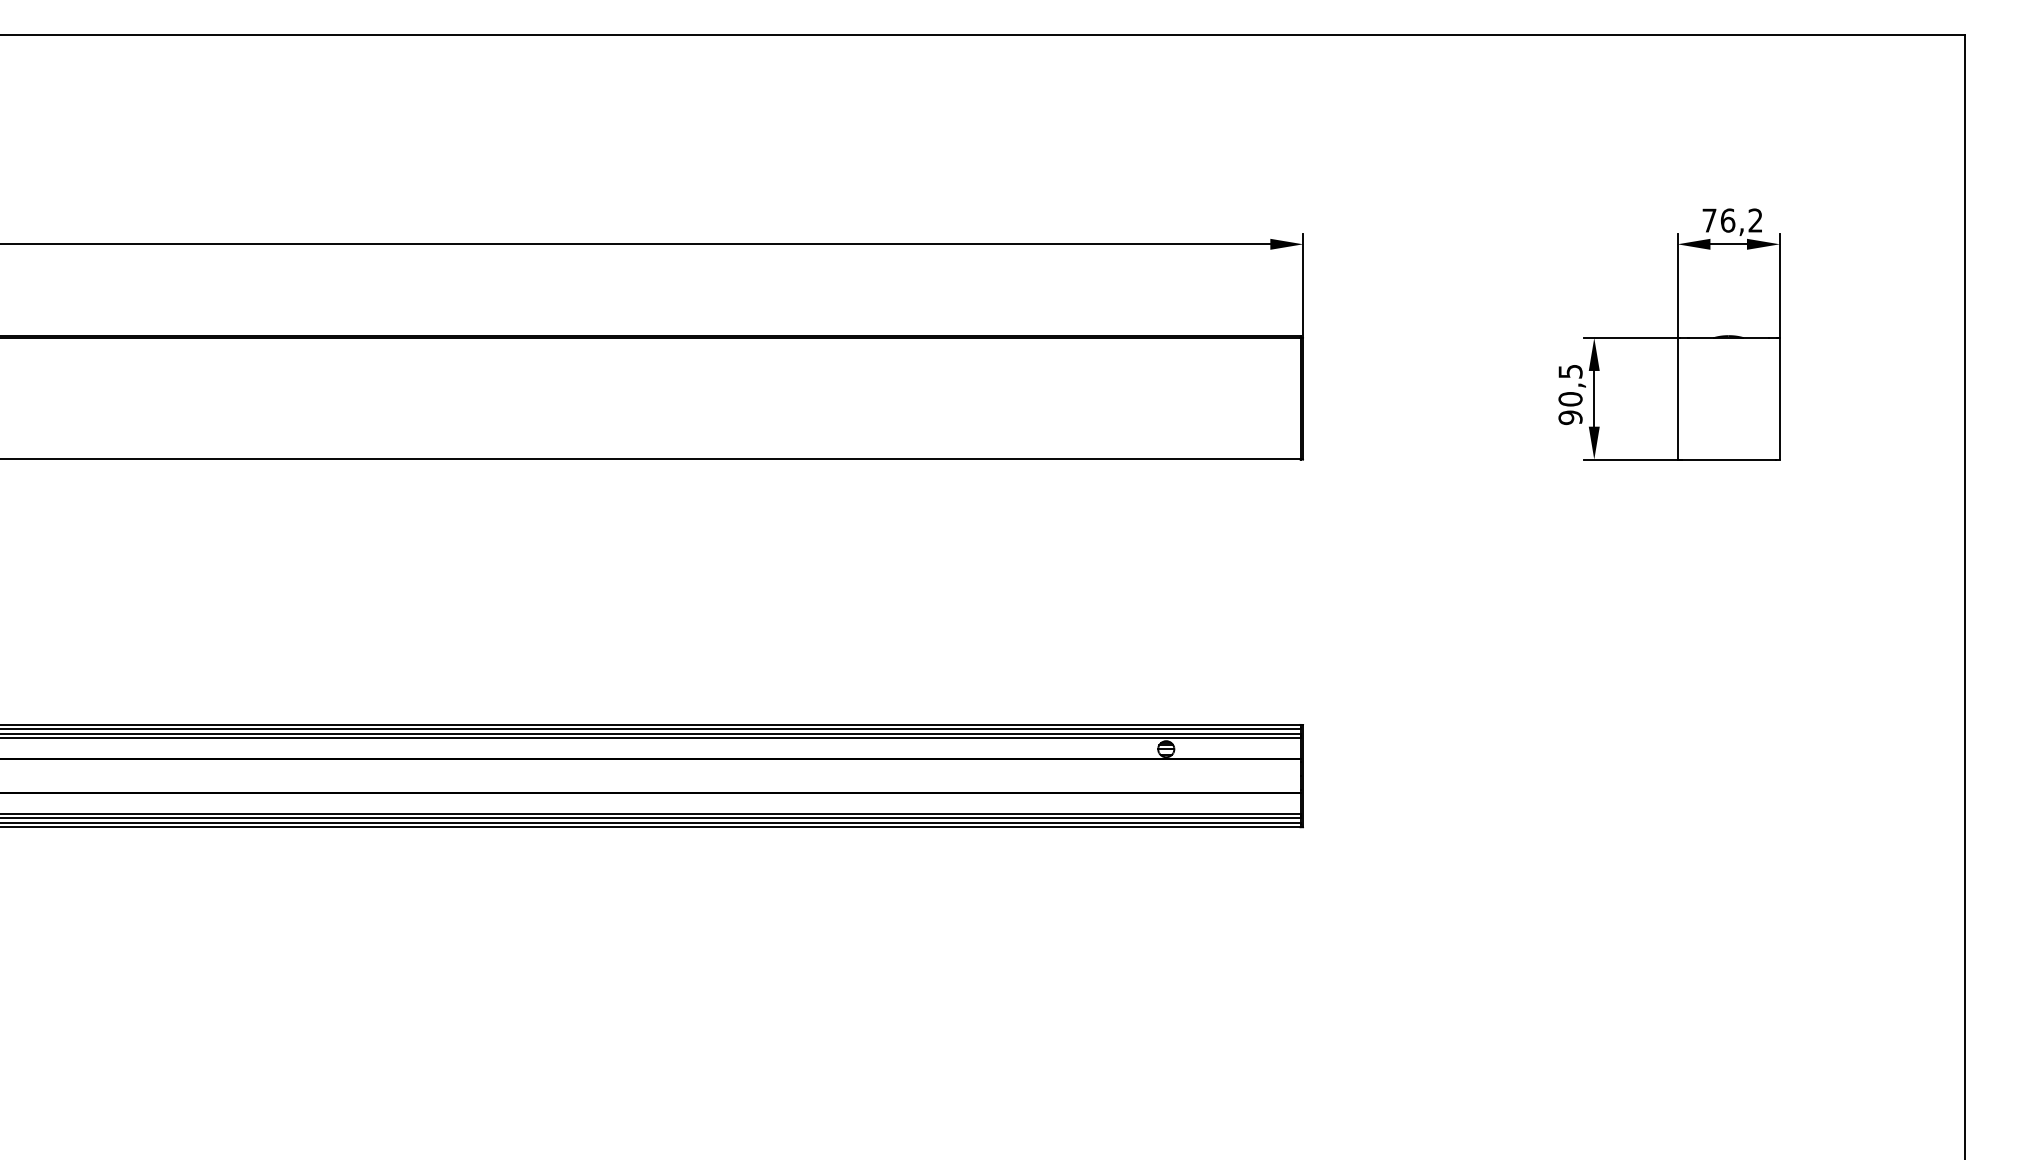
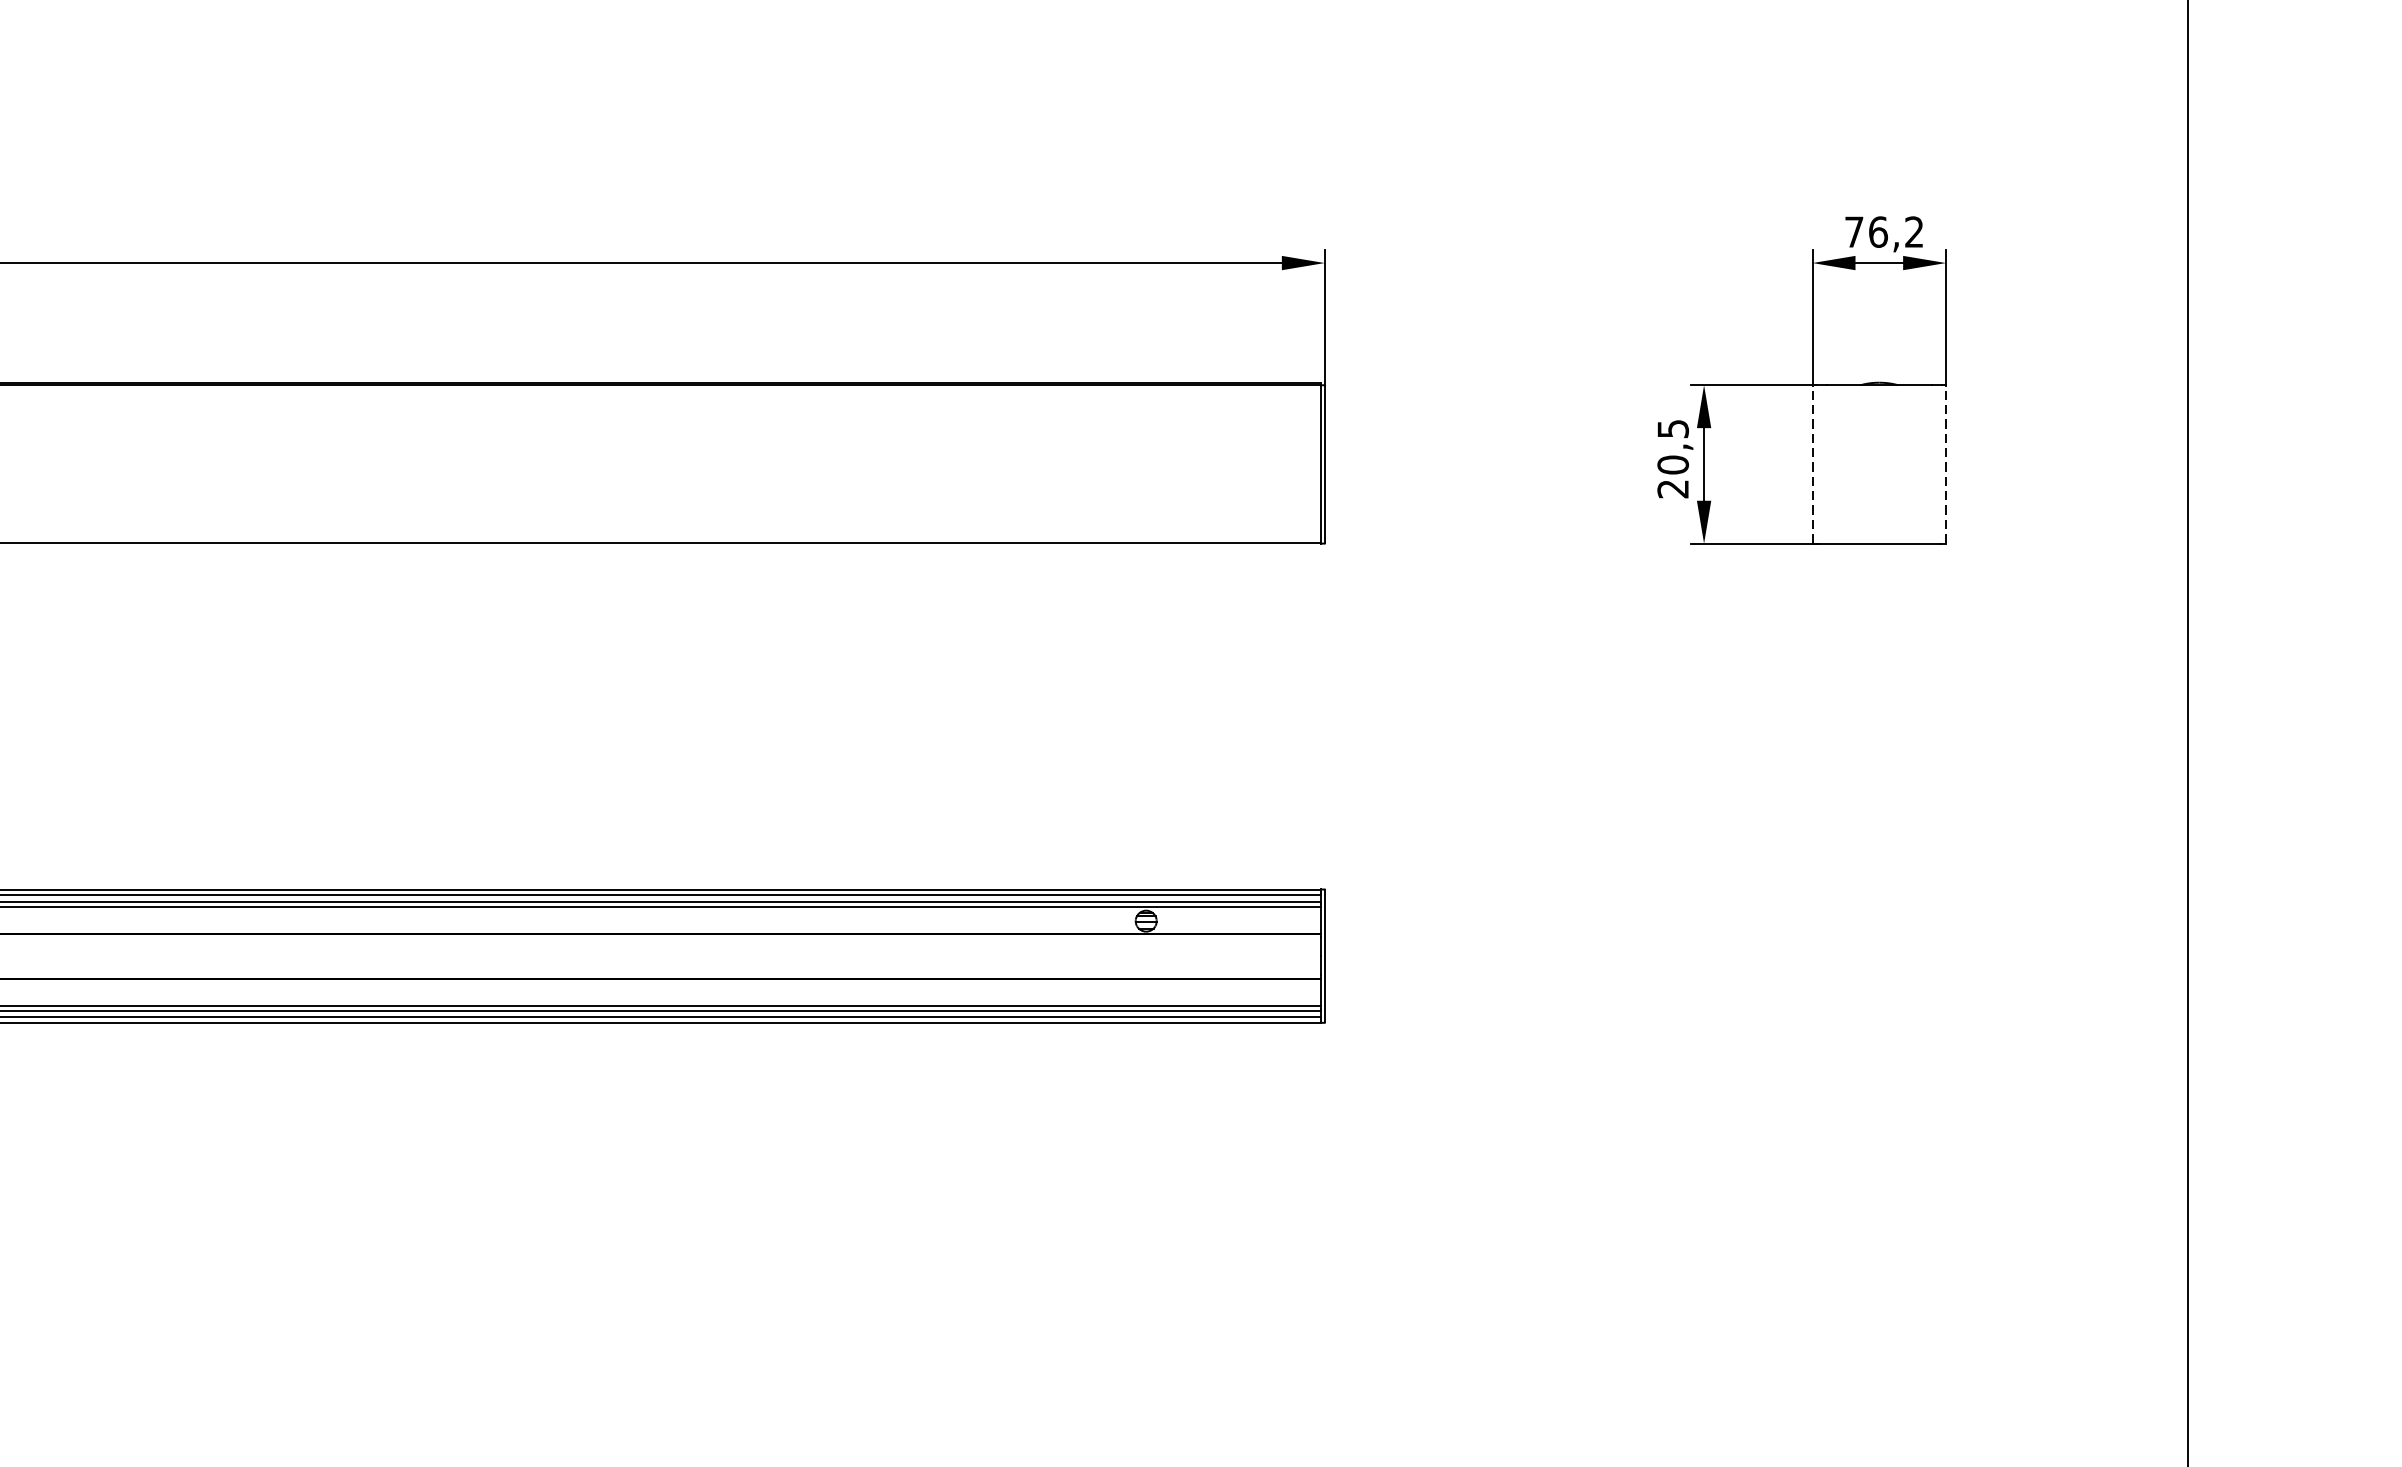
line: (1677, 398) -> (1812, 464), solid -> dashed
line: (1779, 398) -> (1945, 464), solid -> dashed
text: (1570, 417) -> (1673, 488), 90,5 -> 20,5

